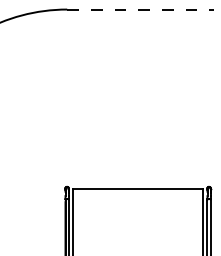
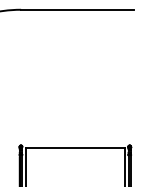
line: (141, 9) -> (77, 9), dashed -> solid

